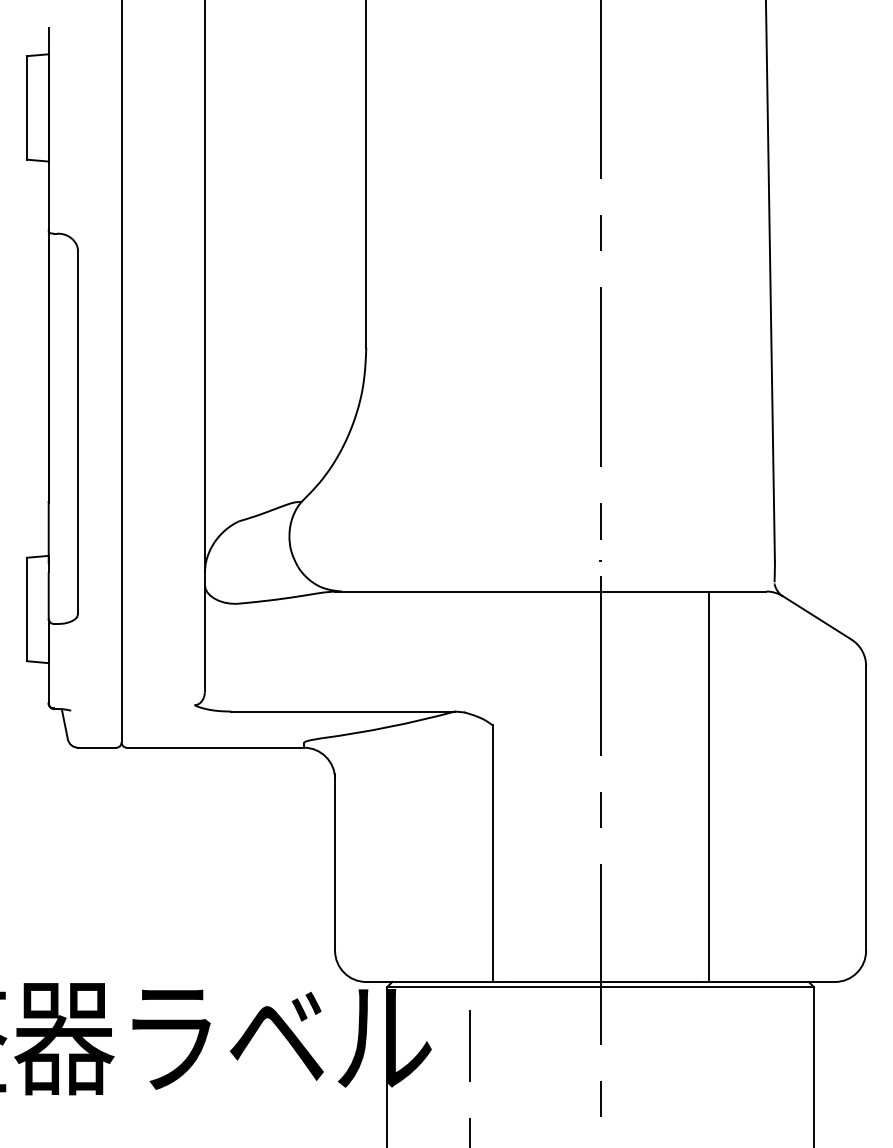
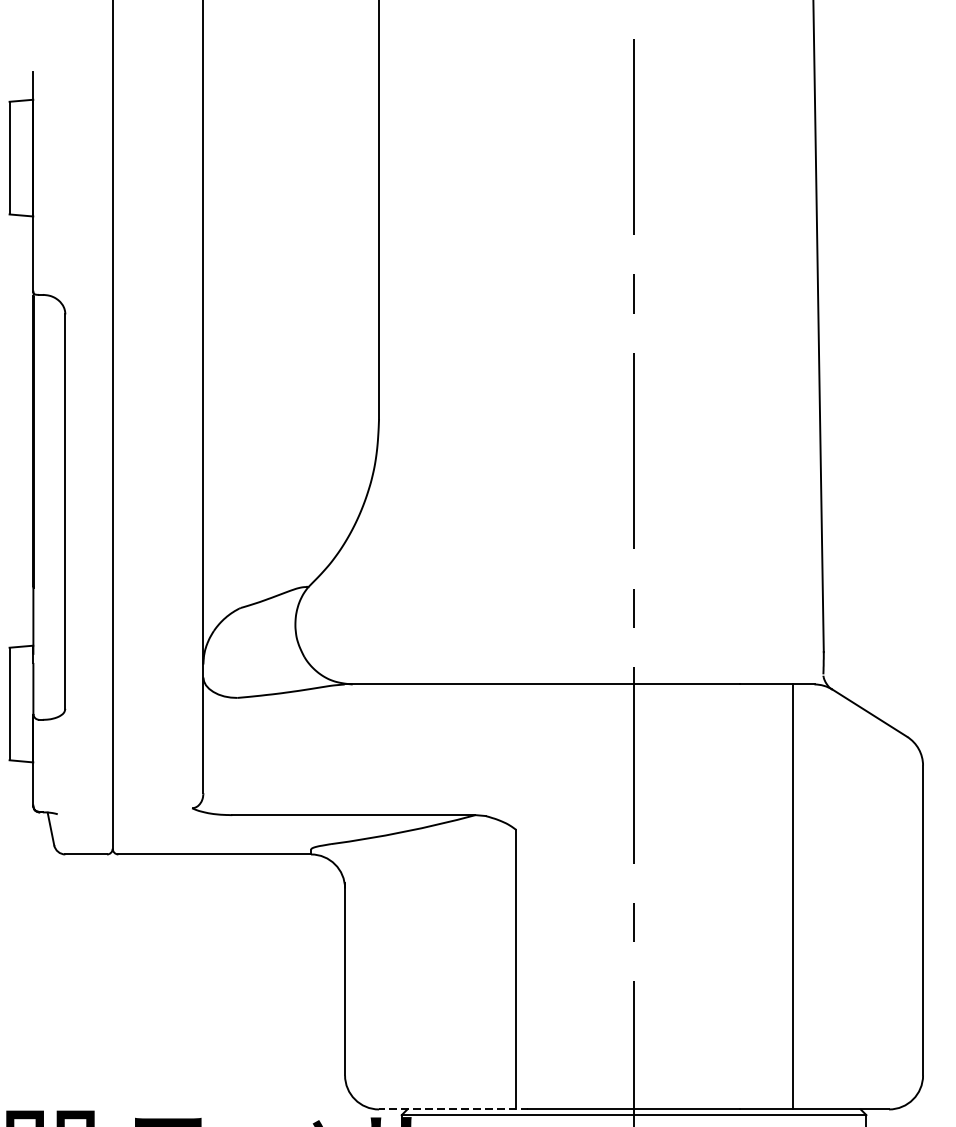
line: (708, 786) -> (792, 896), moved
line: (434, 981) -> (453, 1108), solid -> dashed

